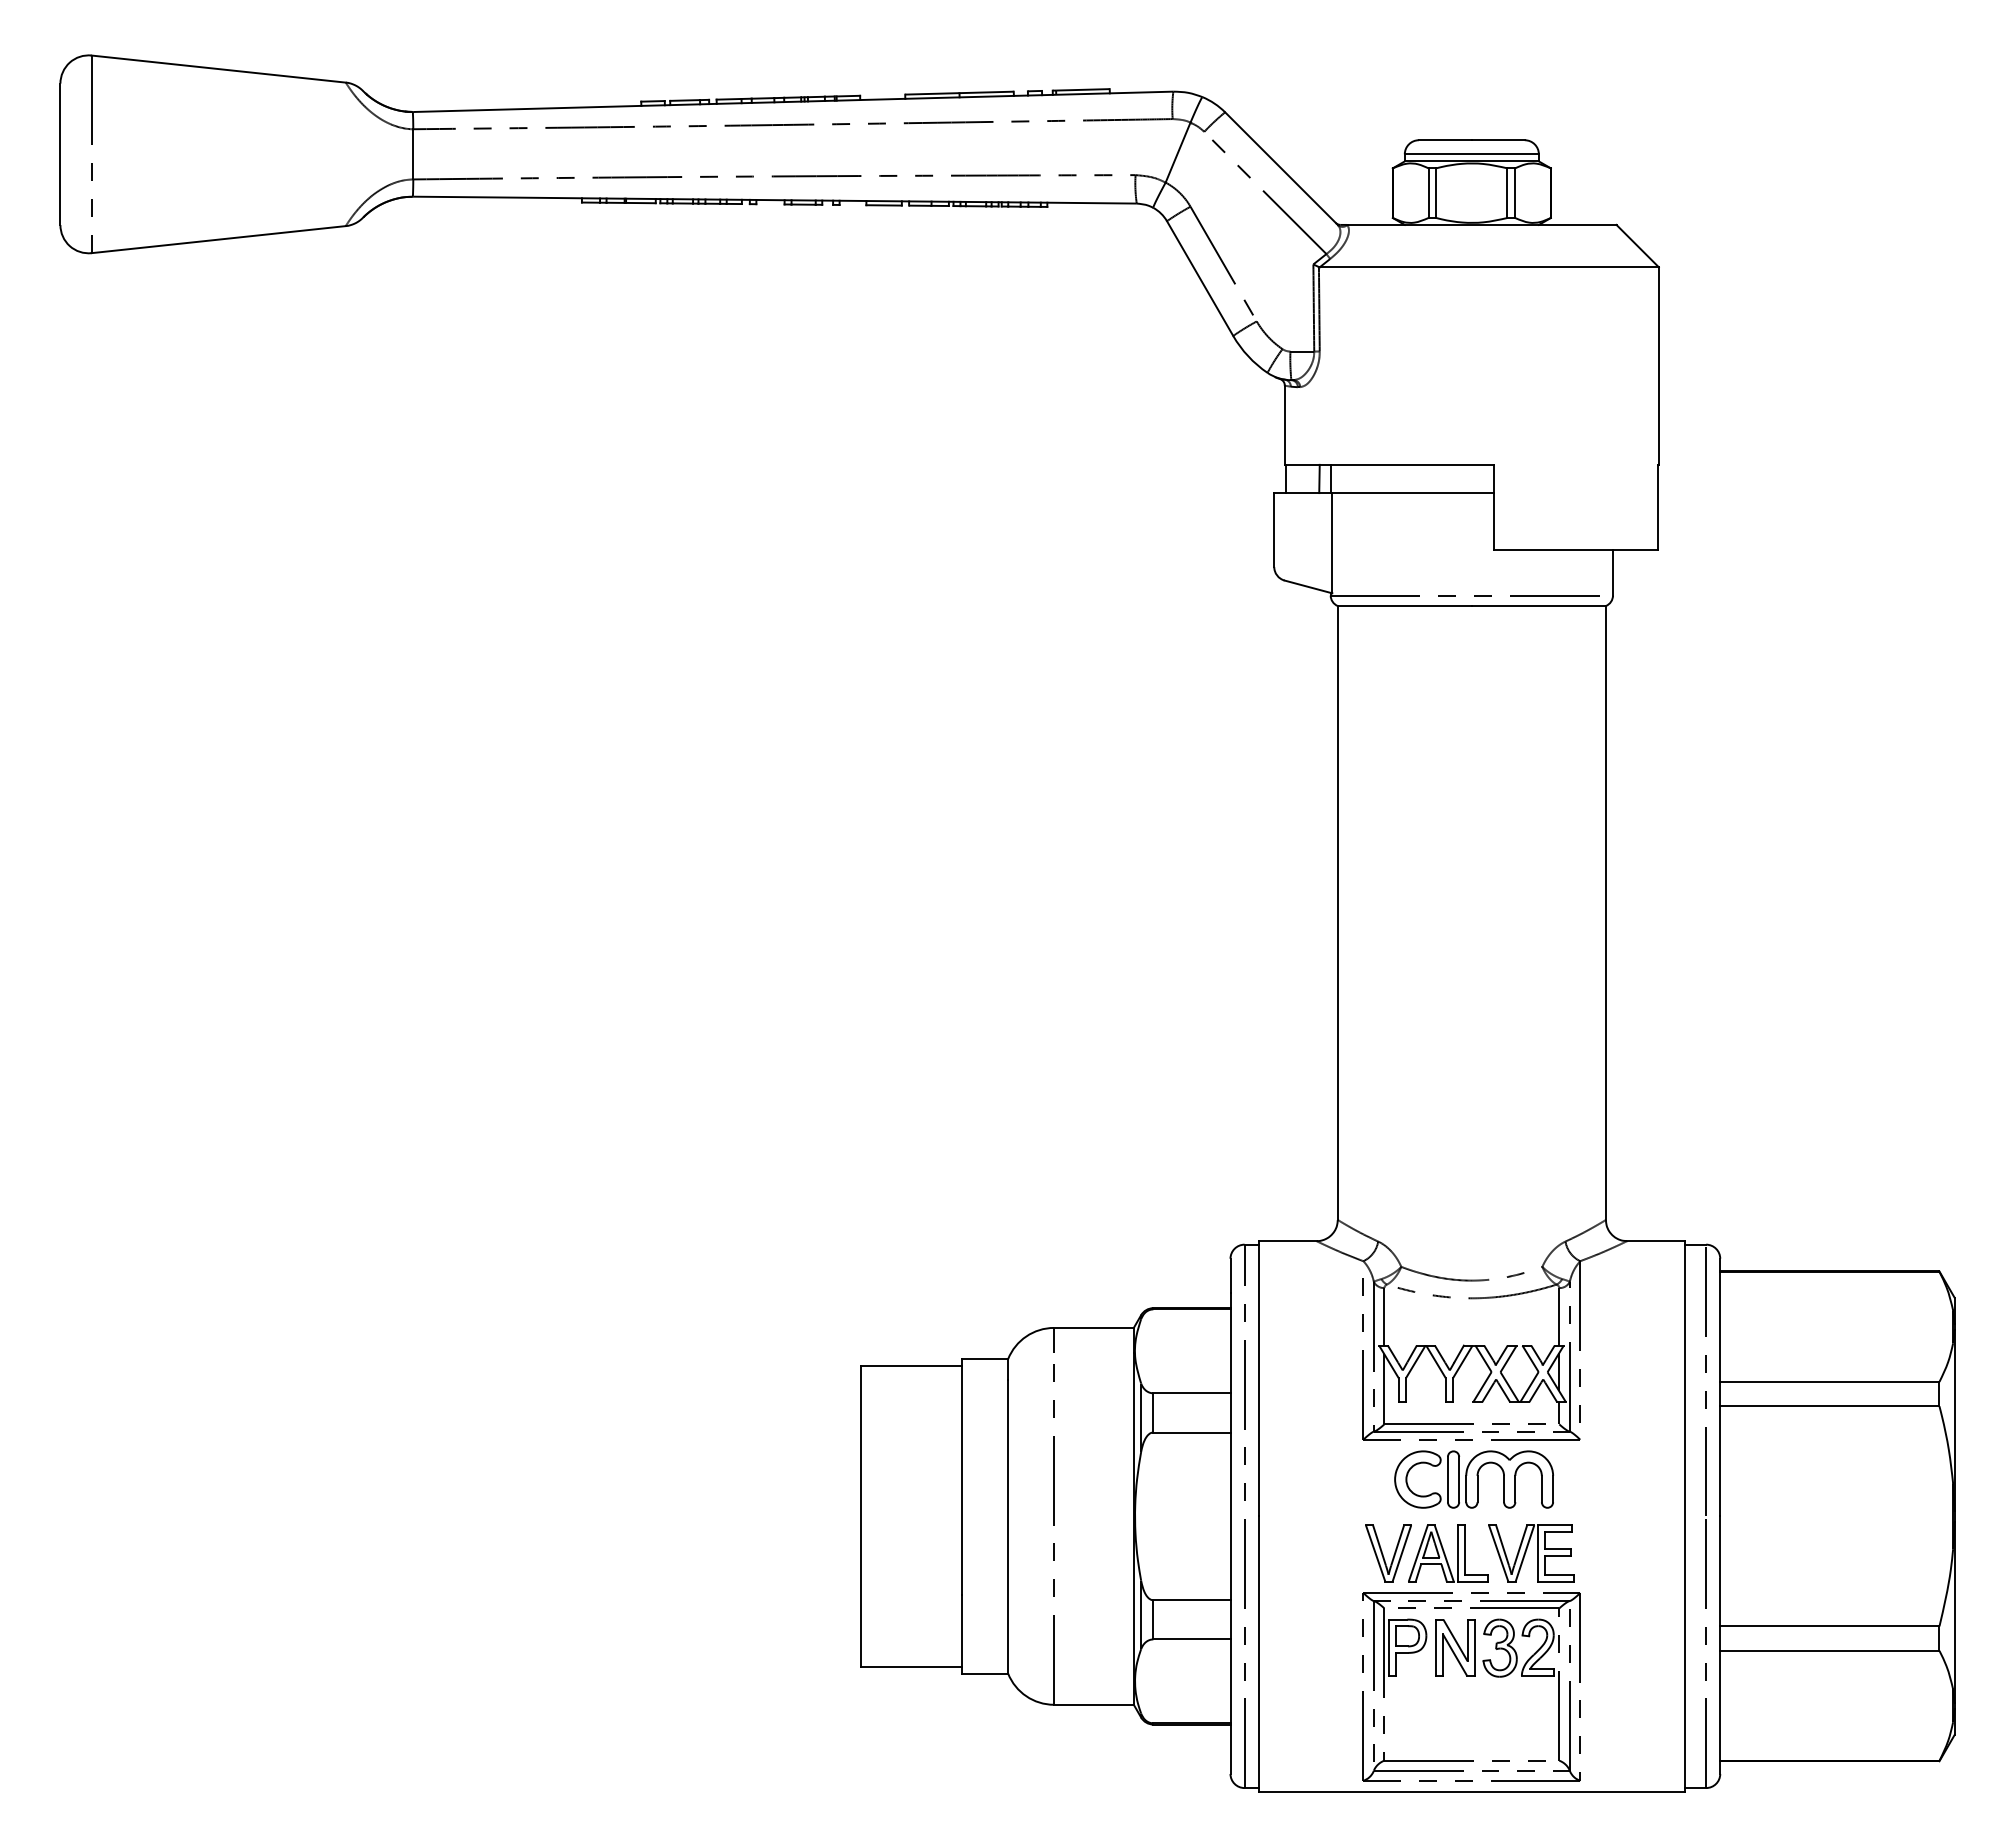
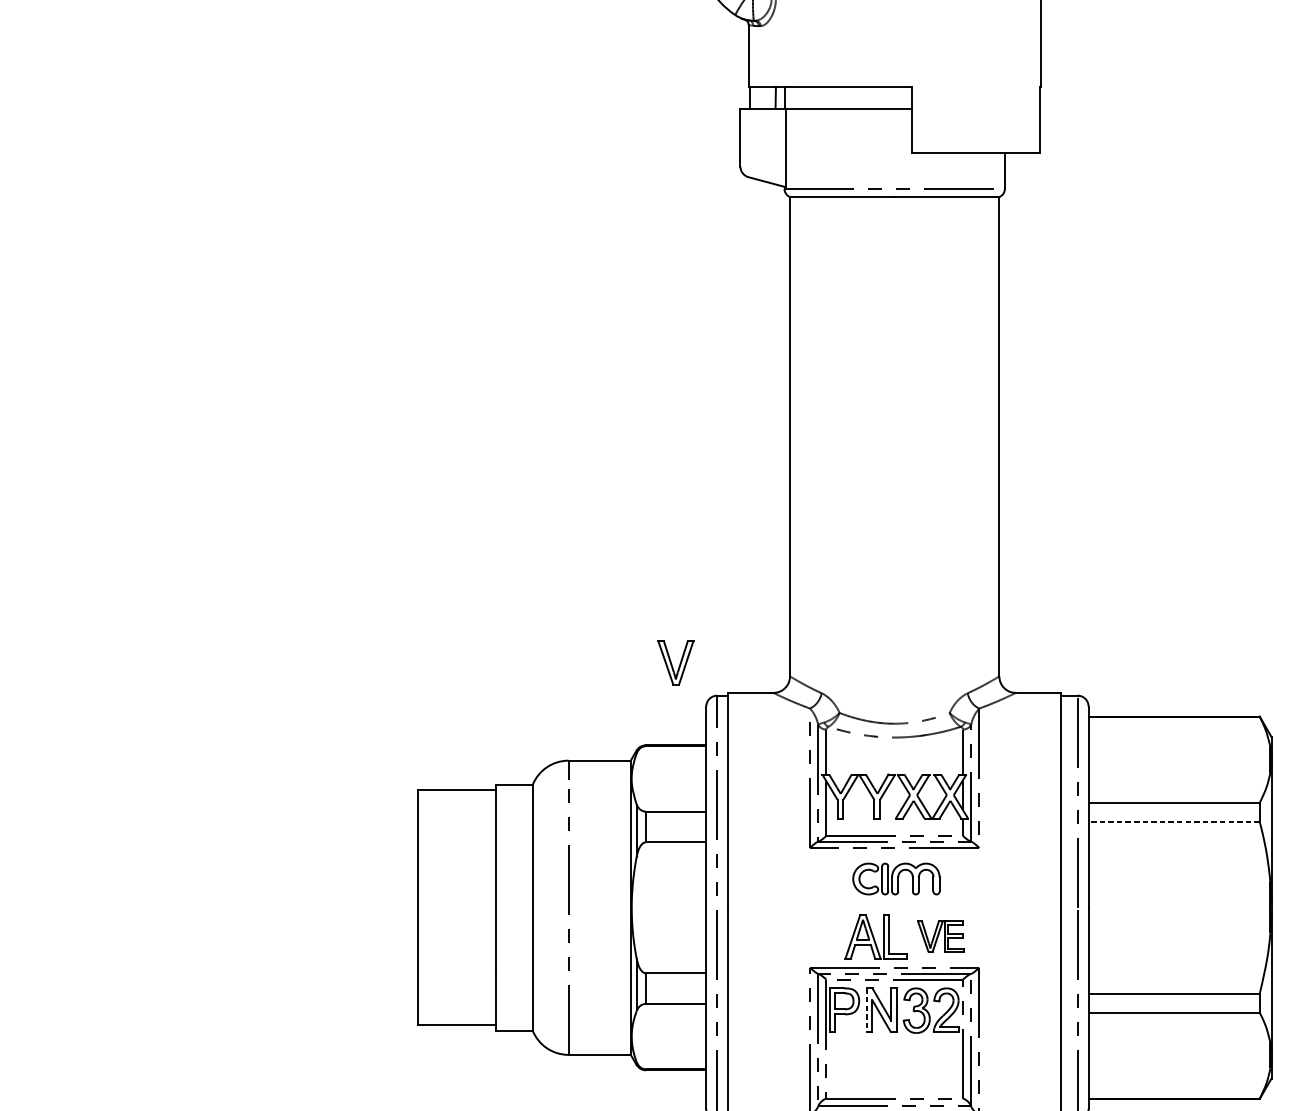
line: (1829, 1406) -> (1173, 822), solid -> dashed
part: (1473, 1479) -> (895, 878), size x0.7
part: (1388, 1553) -> (675, 662), moved
part: (1531, 1553) -> (941, 936), size x0.7
line: (1435, 1648) -> (866, 1010), solid -> dashed

